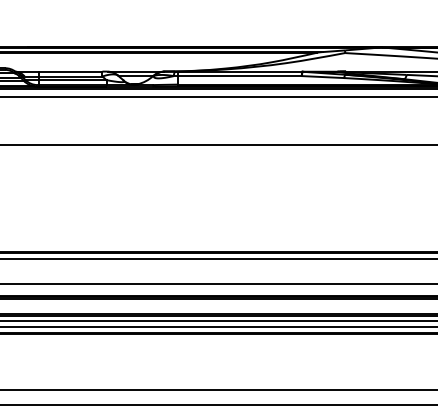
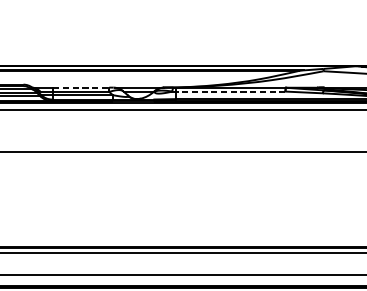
line: (70, 71) -> (81, 87), solid -> dashed
line: (239, 76) -> (230, 91), solid -> dashed

